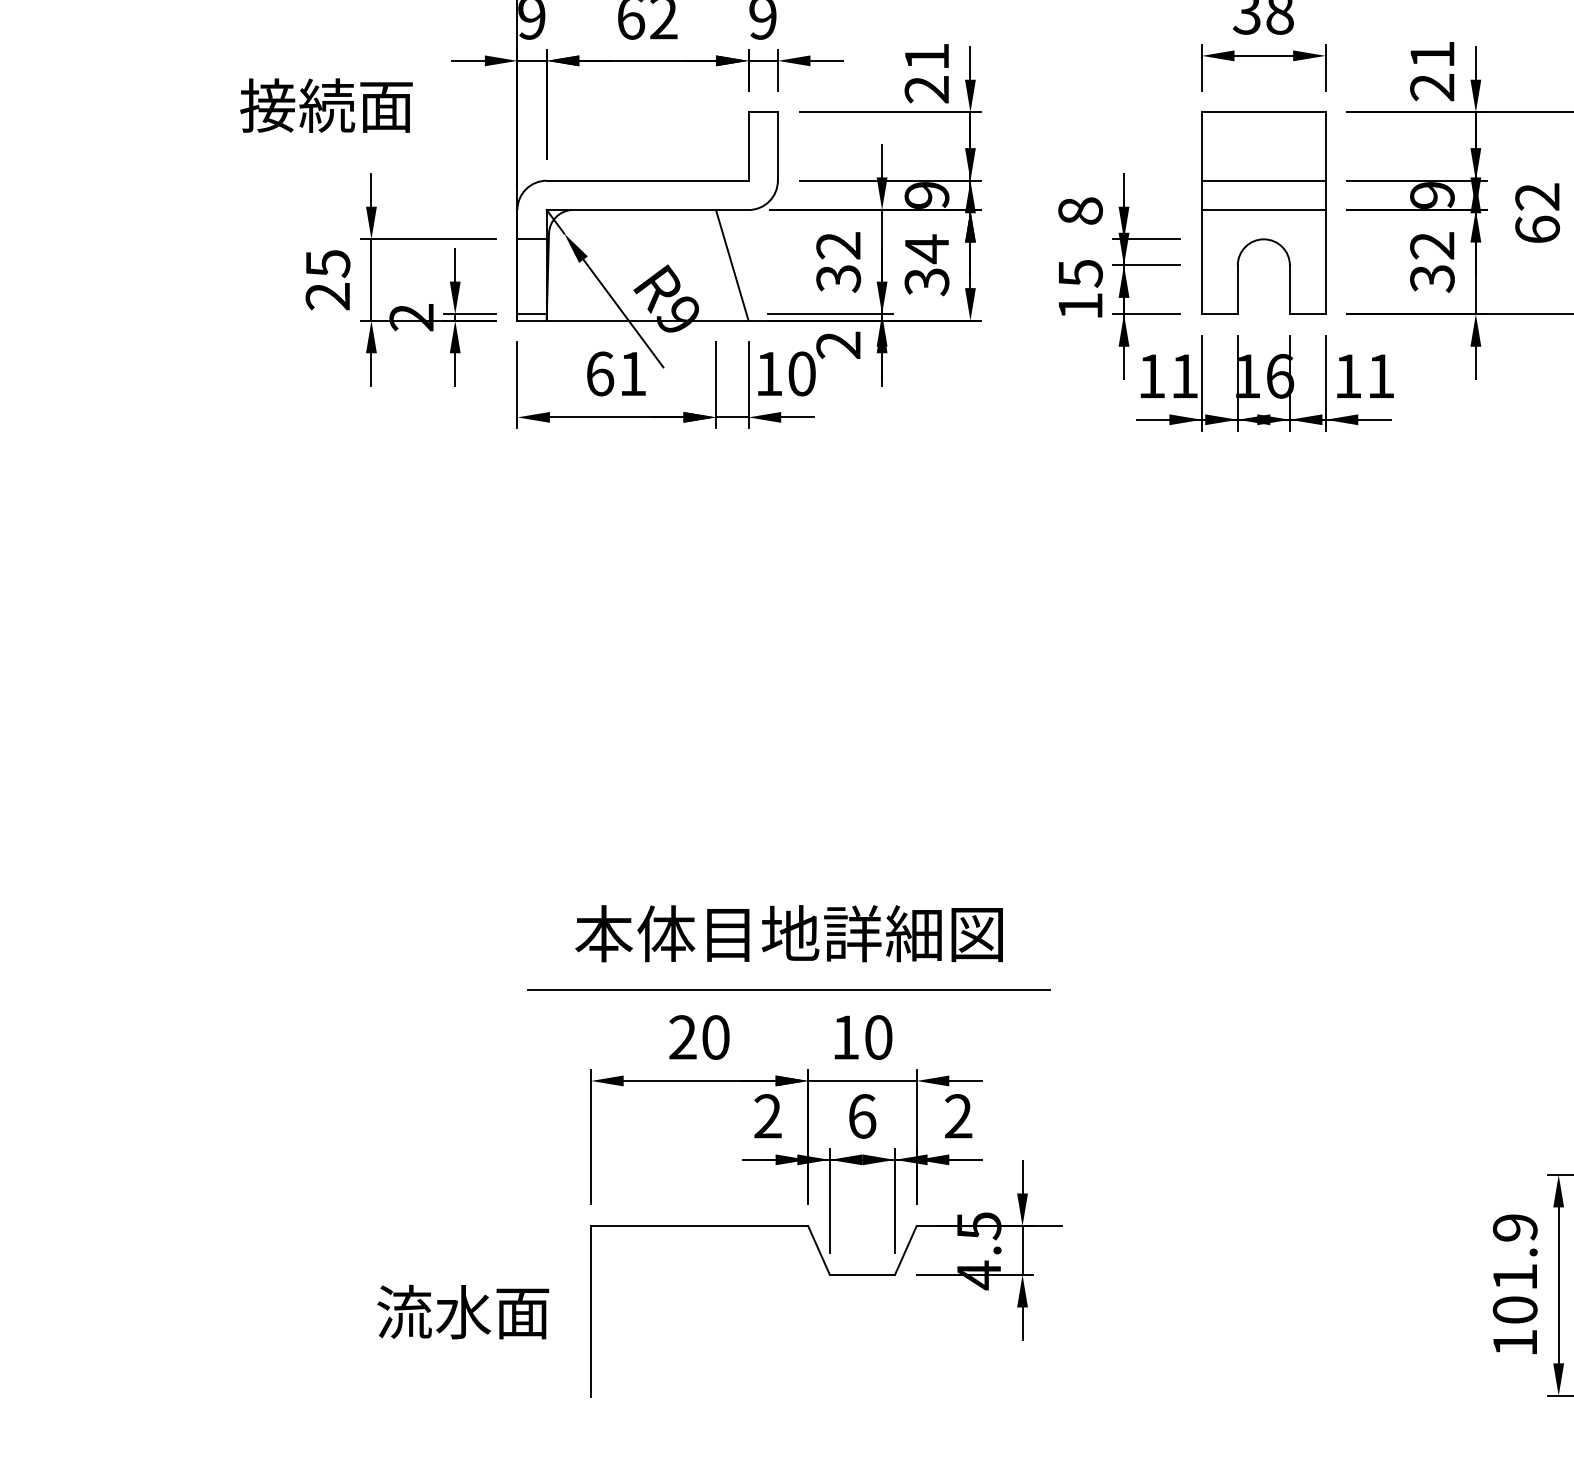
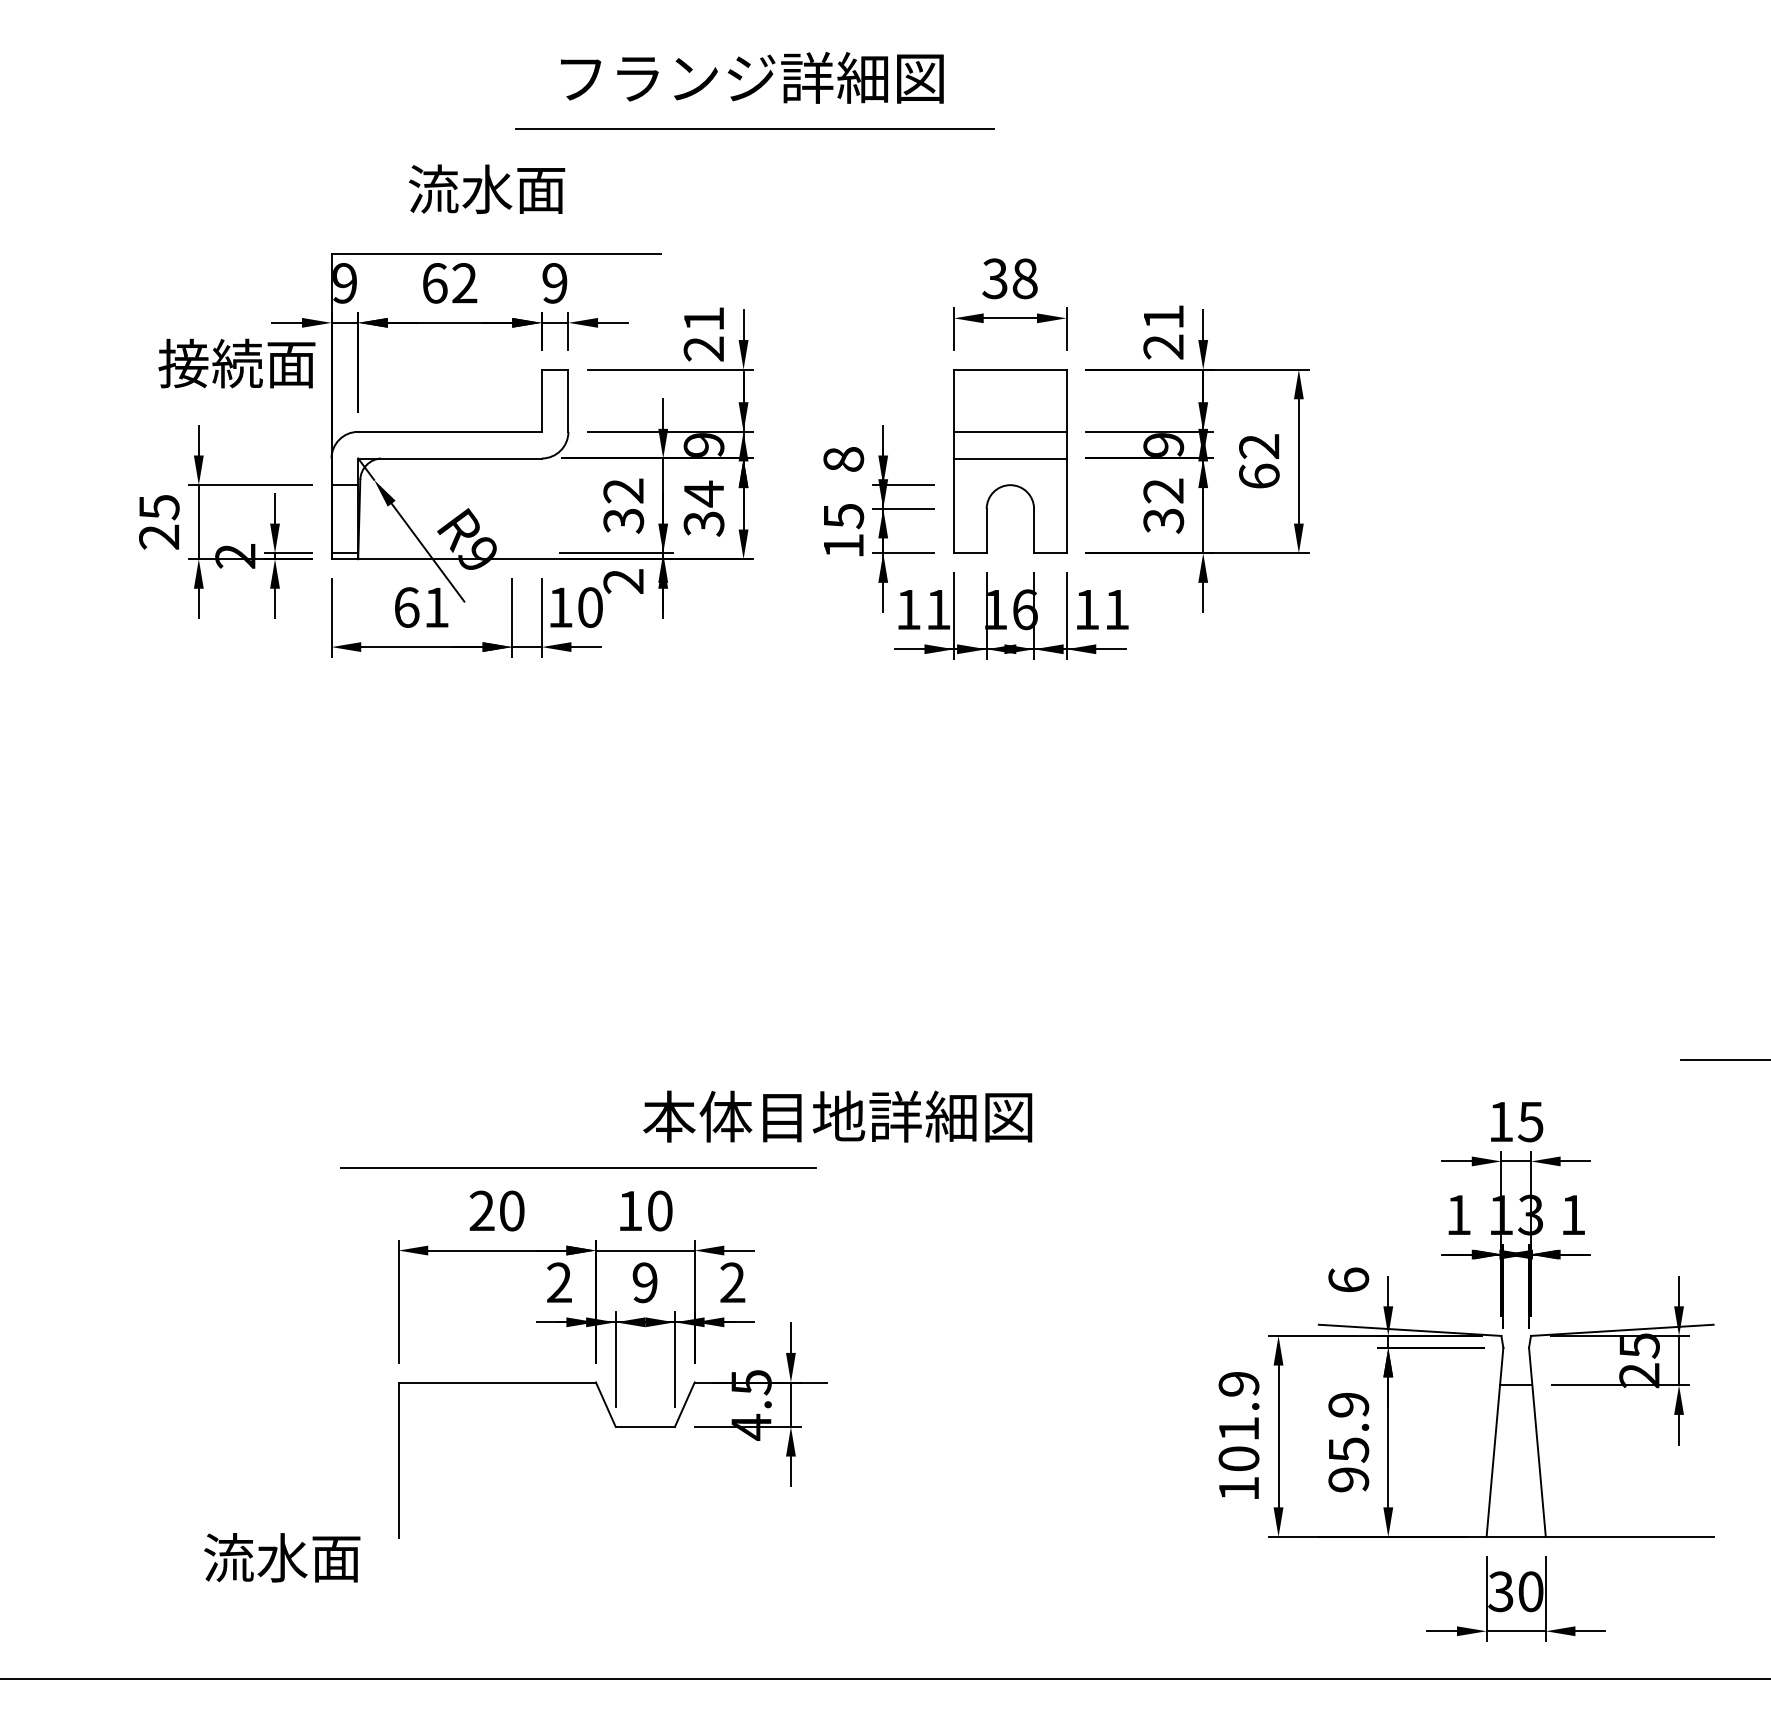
text: (326, 105) -> (236, 363), moved
line: (731, 264) -> (526, 508), removed
text: (788, 933) -> (837, 1116), moved
text: (861, 1116) -> (644, 1282), 6 -> 9
text: (463, 1311) -> (282, 1557), moved

